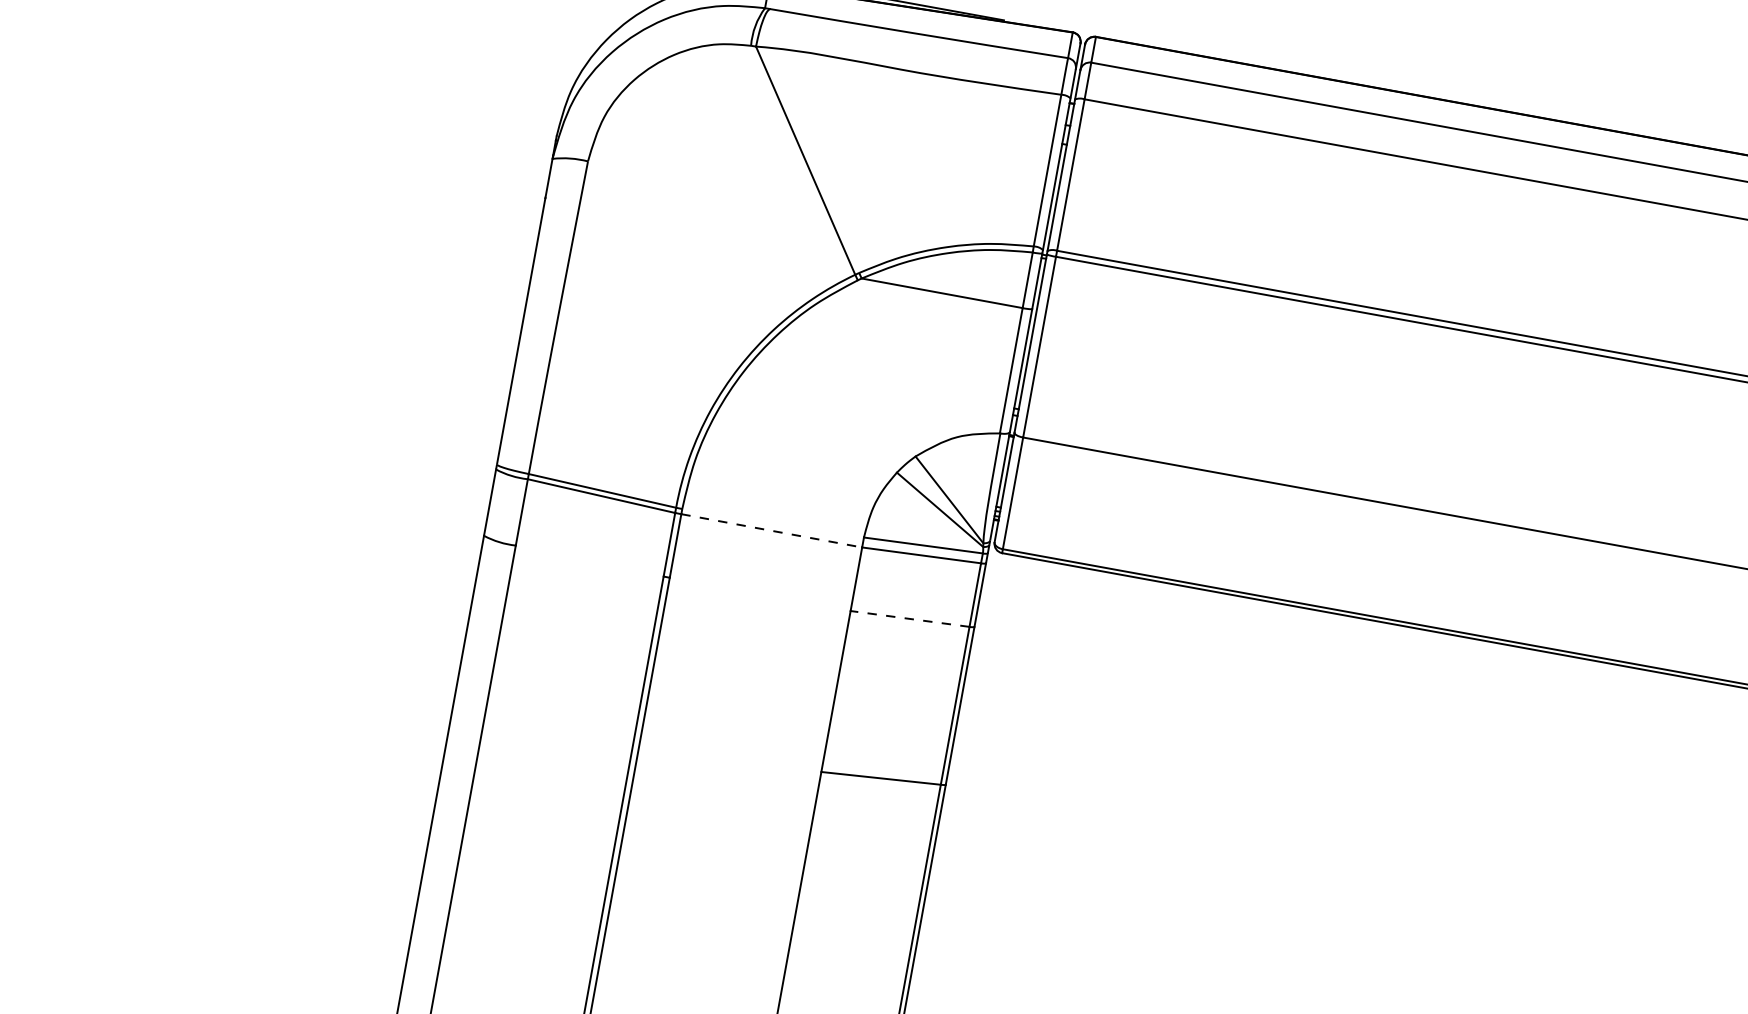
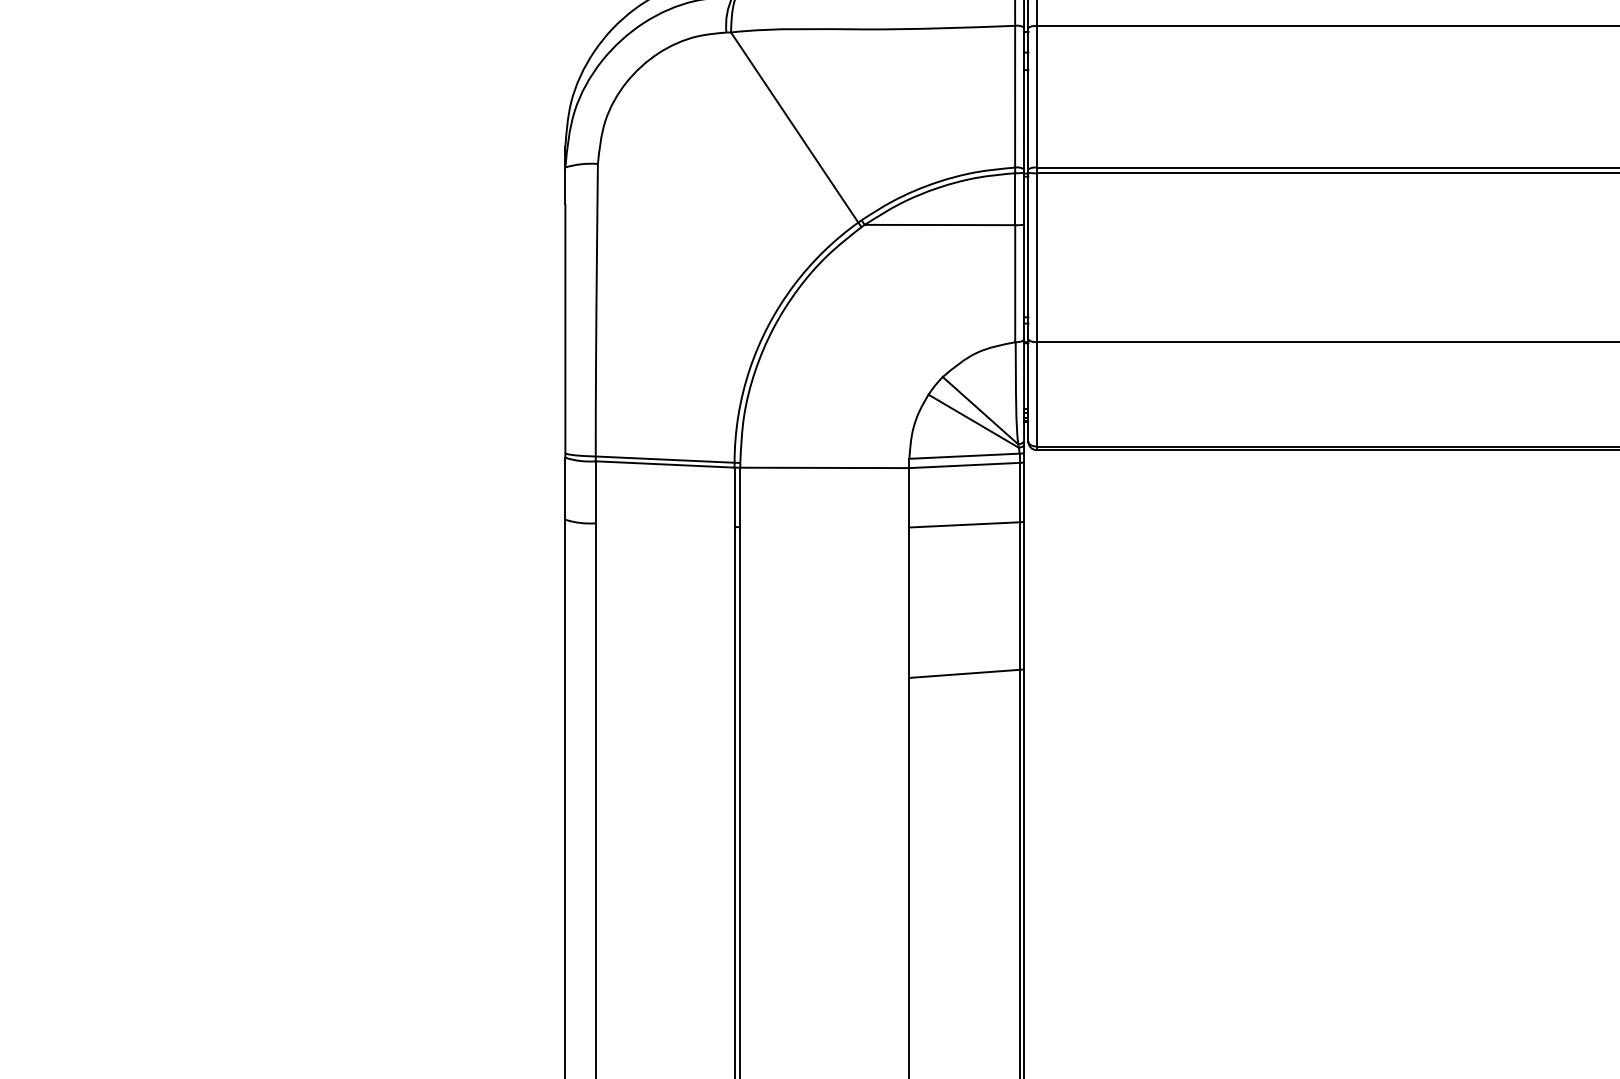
line: (771, 530) -> (824, 467), dashed -> solid
line: (909, 618) -> (963, 524), dashed -> solid

